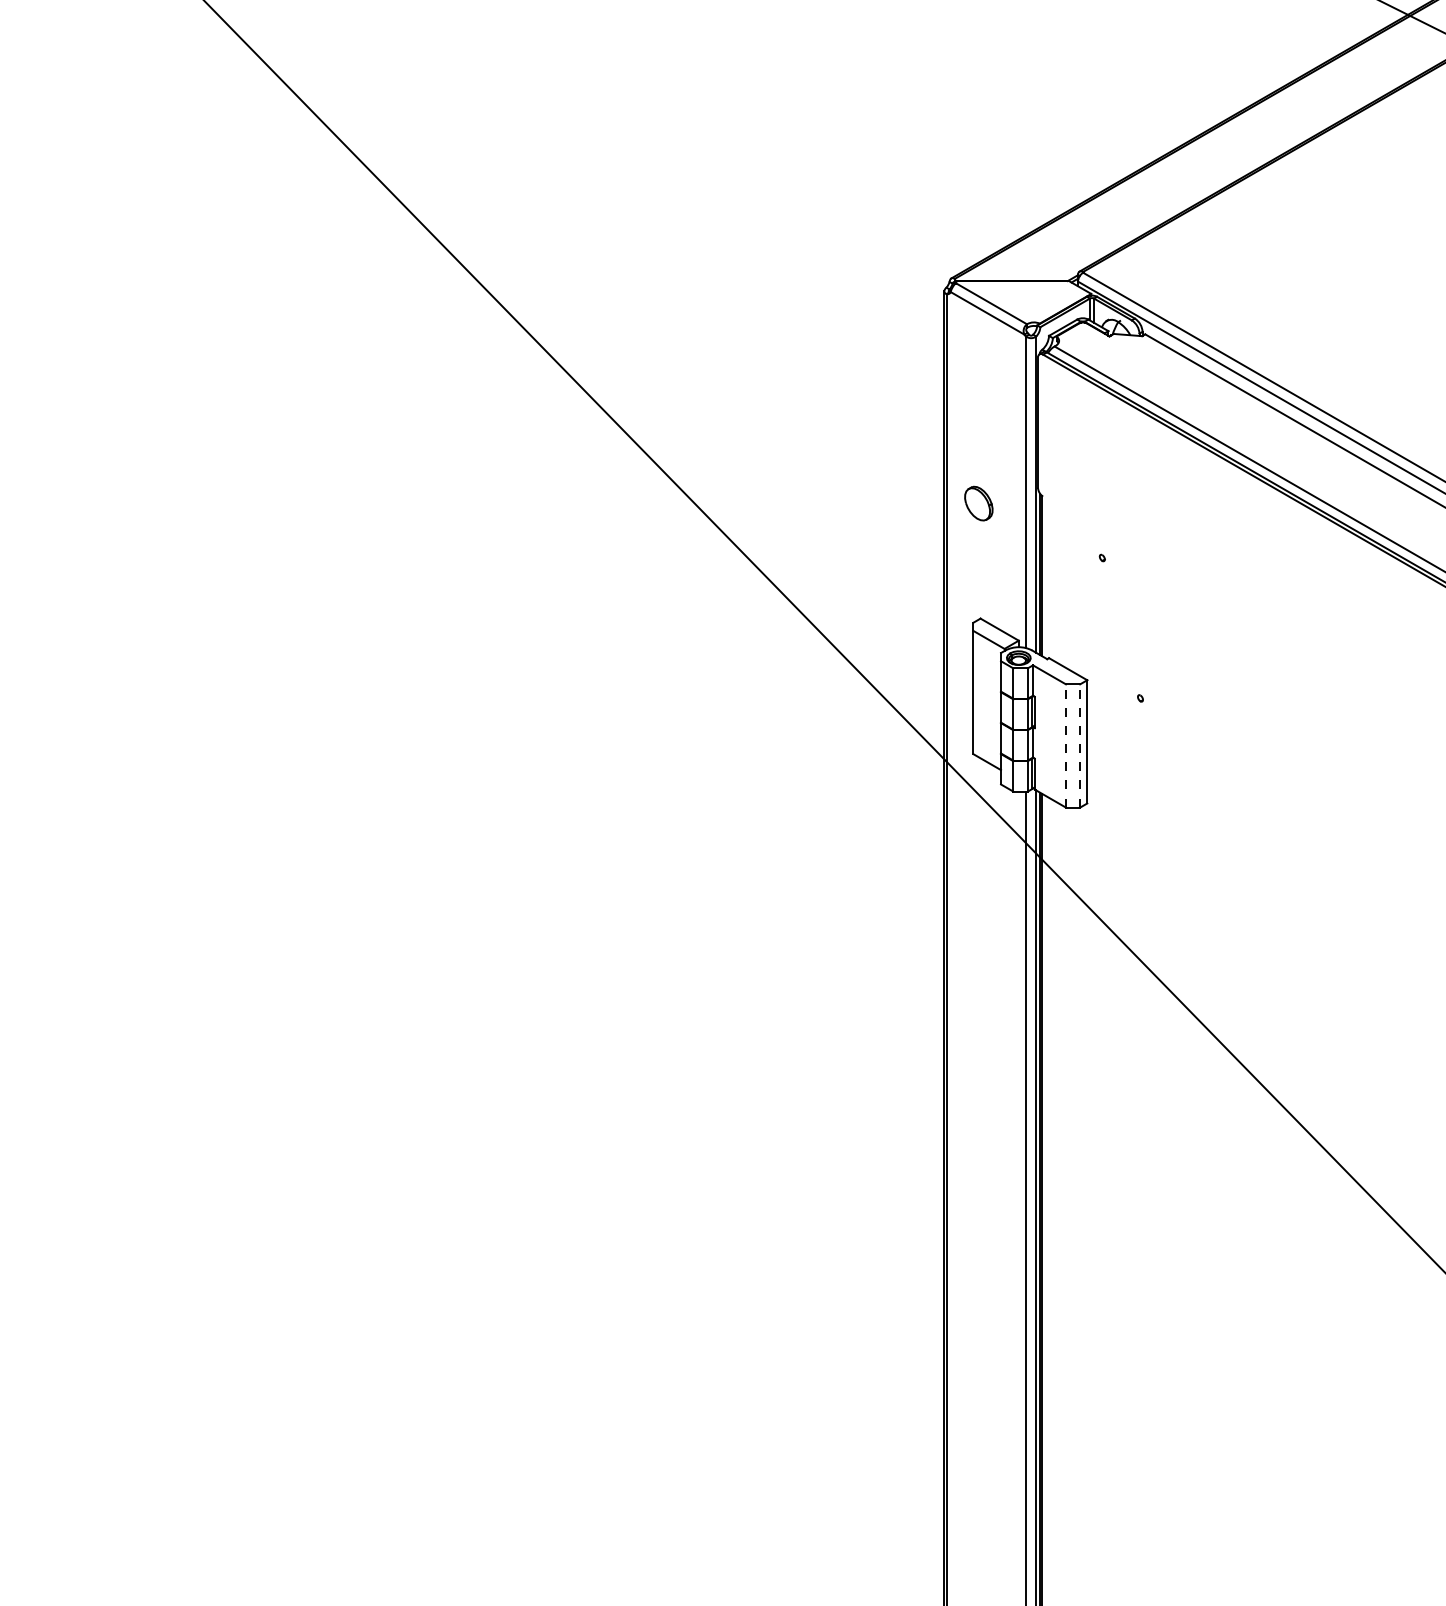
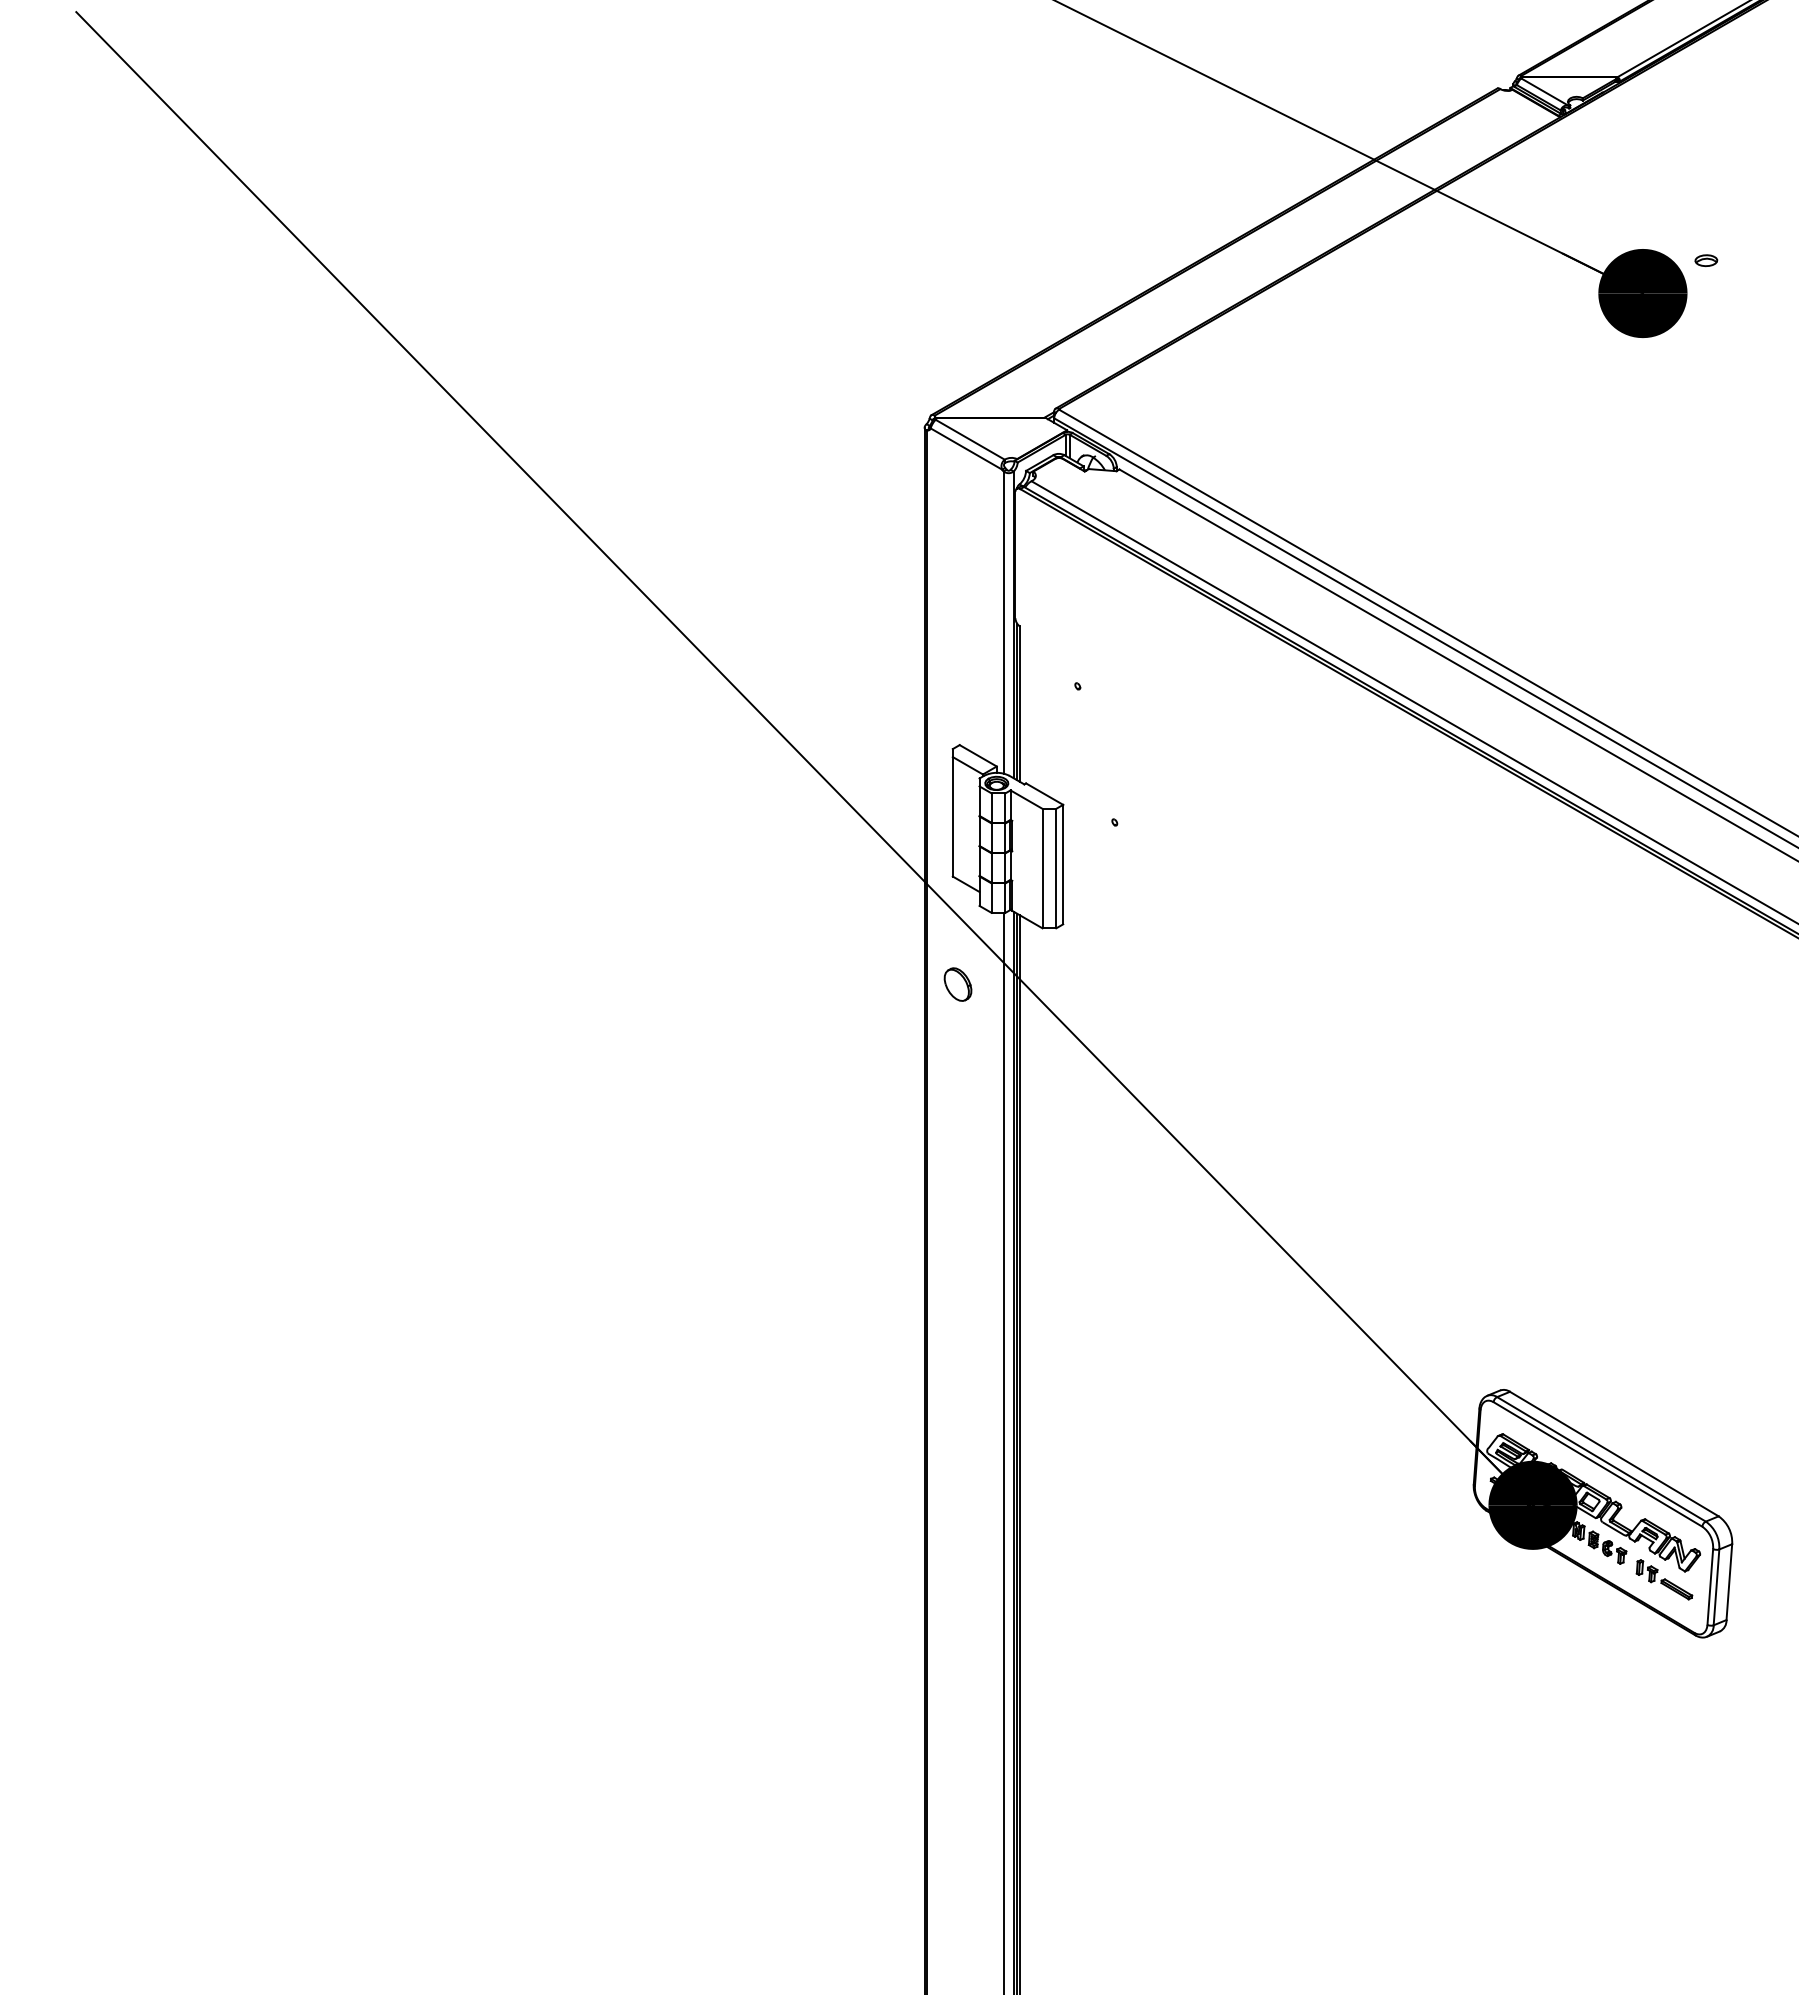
part: (978, 503) -> (957, 984), moved
line: (1065, 745) -> (1042, 868), dashed -> solid
line: (1080, 745) -> (1056, 868), dashed -> solid

